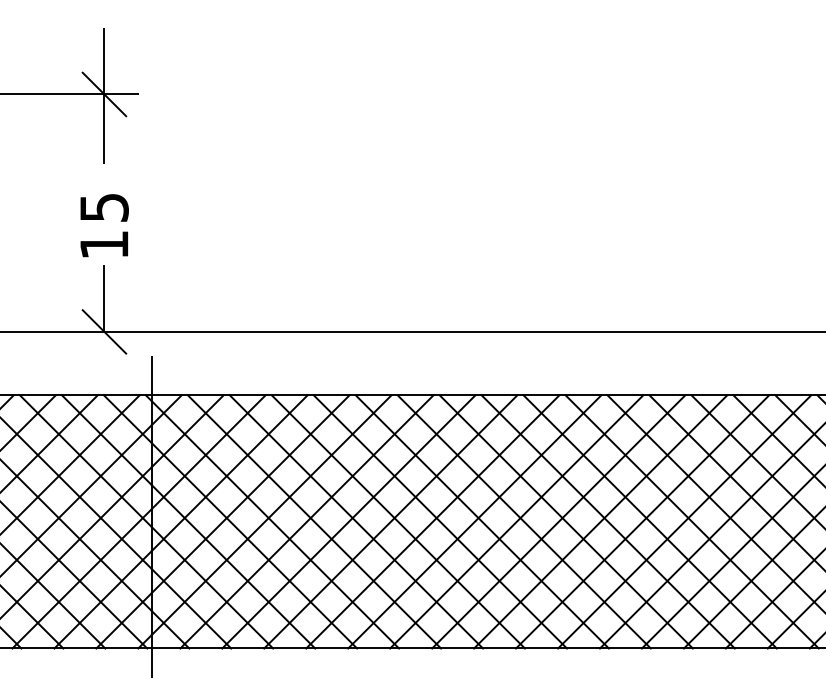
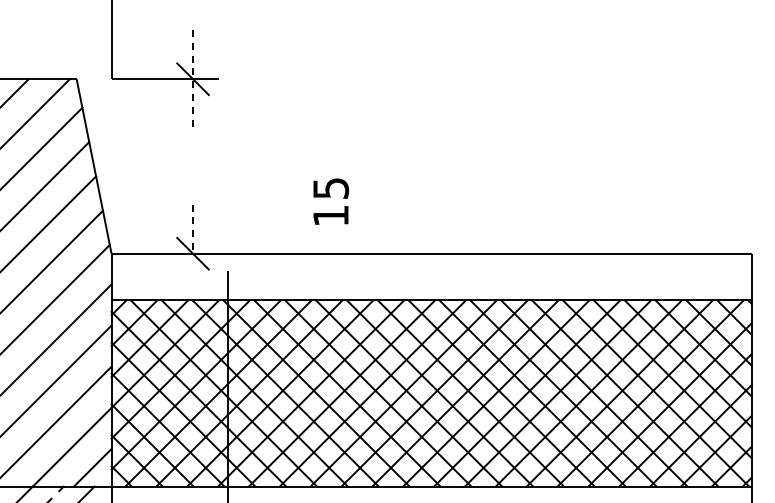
line: (105, 96) -> (193, 80), solid -> dashed
text: (105, 225) -> (331, 201), moved
line: (105, 298) -> (193, 229), solid -> dashed

